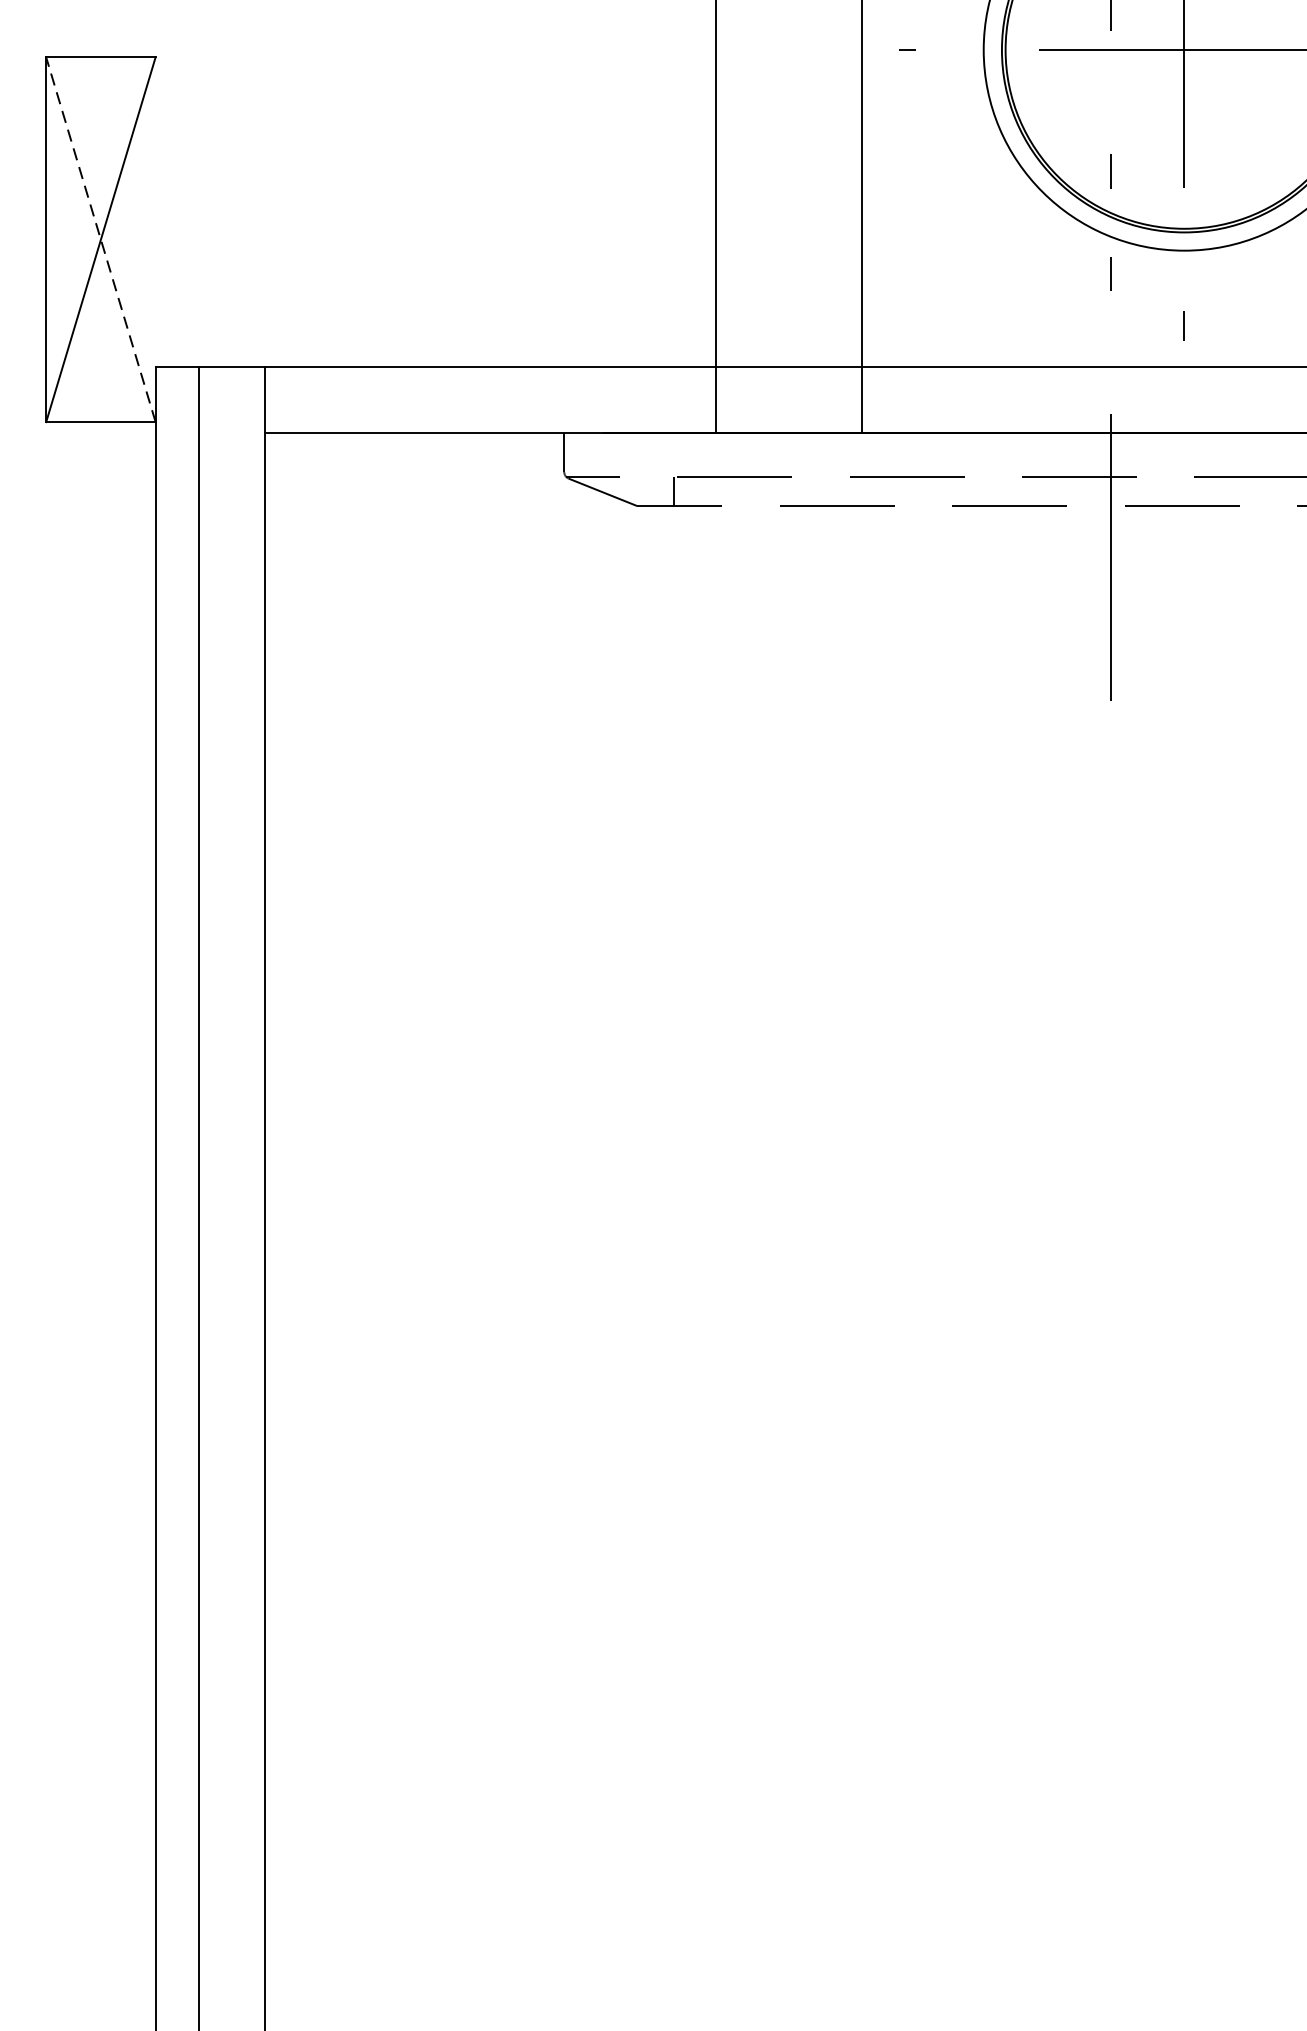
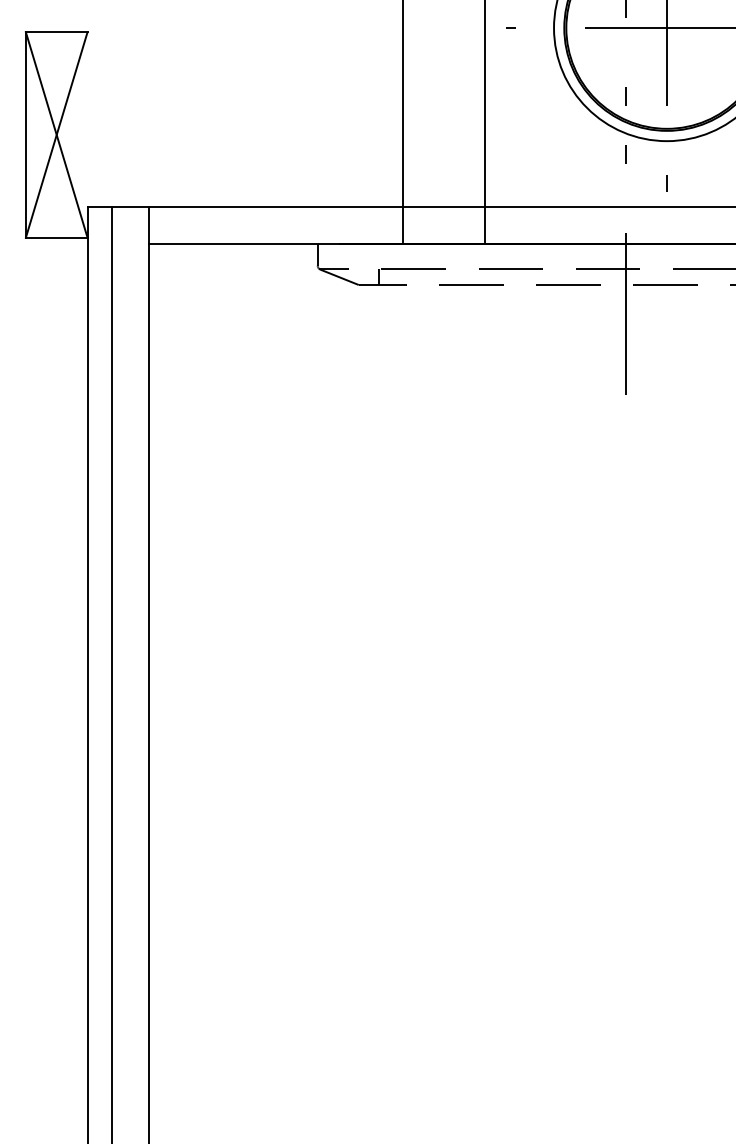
line: (100, 238) -> (56, 134), dashed -> solid

